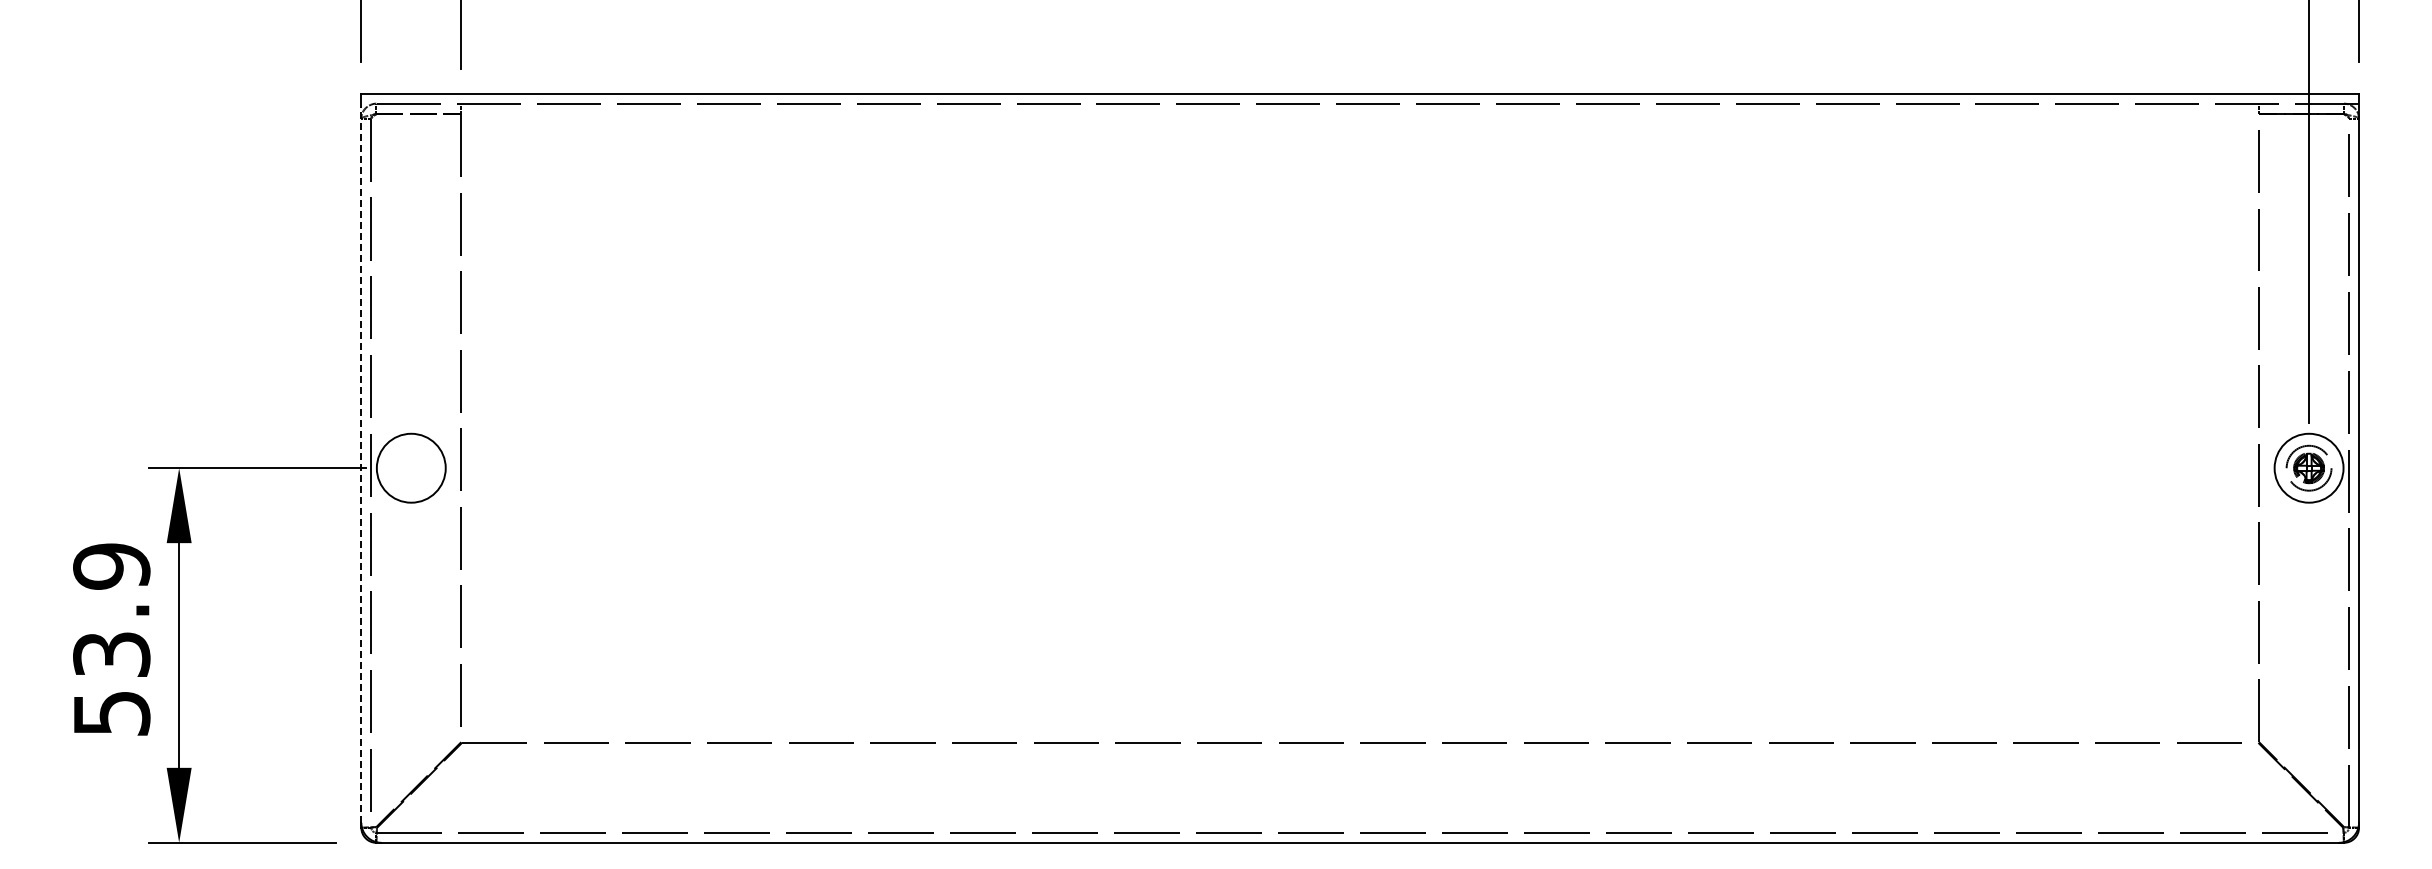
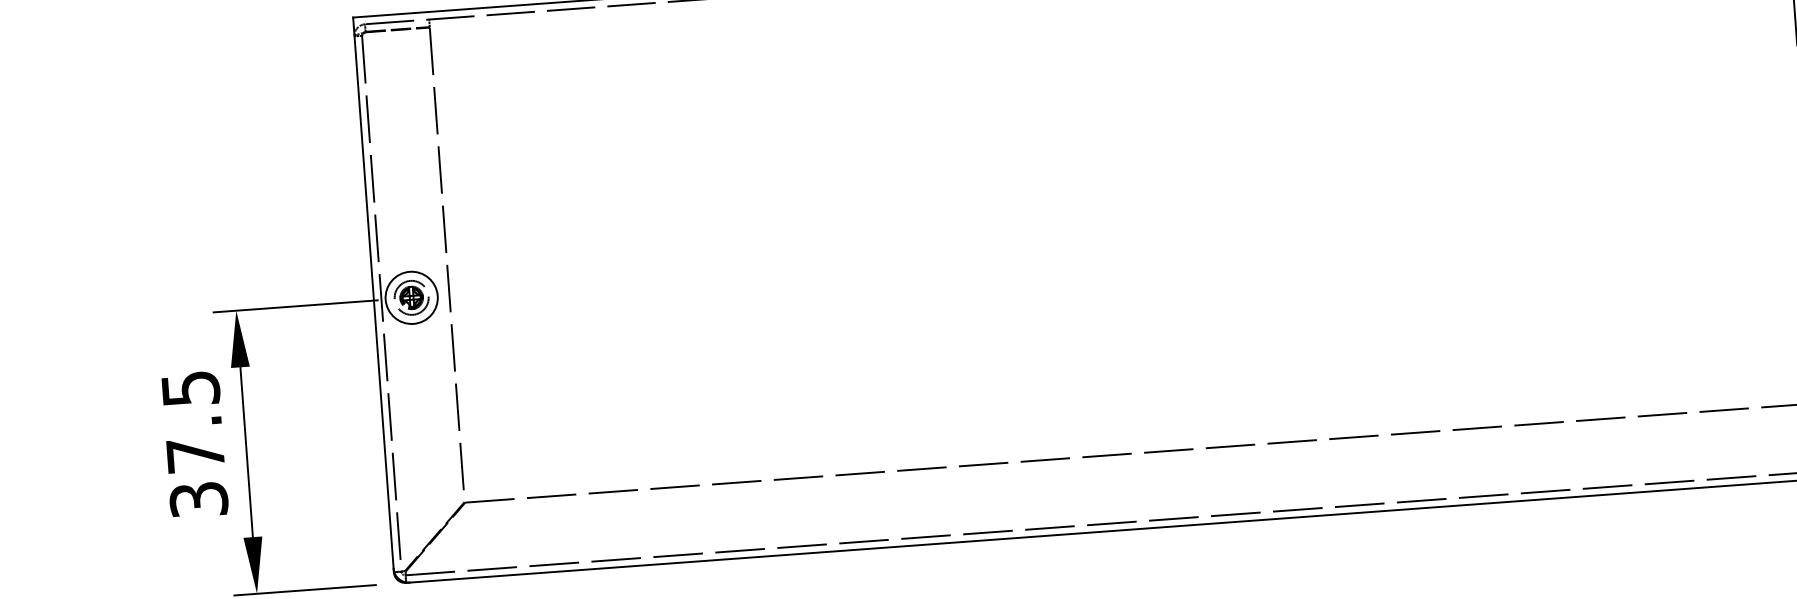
line: (361, 464) -> (373, 297), dashed -> solid
part: (411, 467) -> (411, 297), added
text: (111, 639) -> (194, 443), 53.9 -> 37.5

